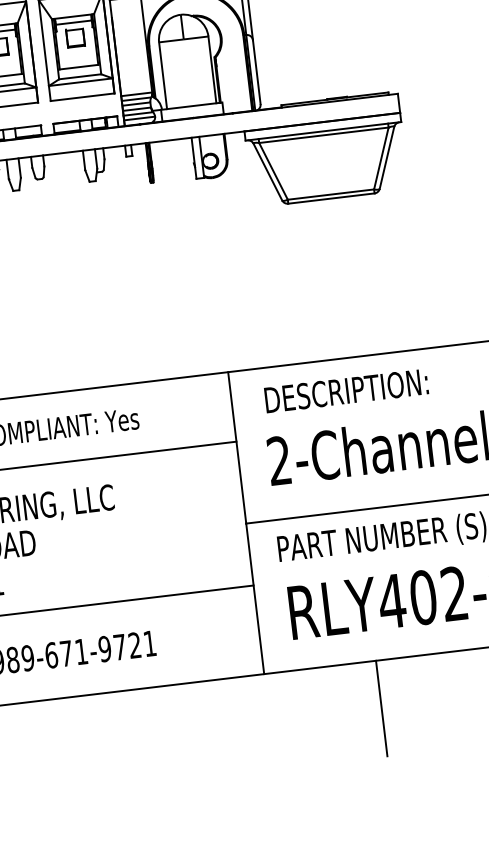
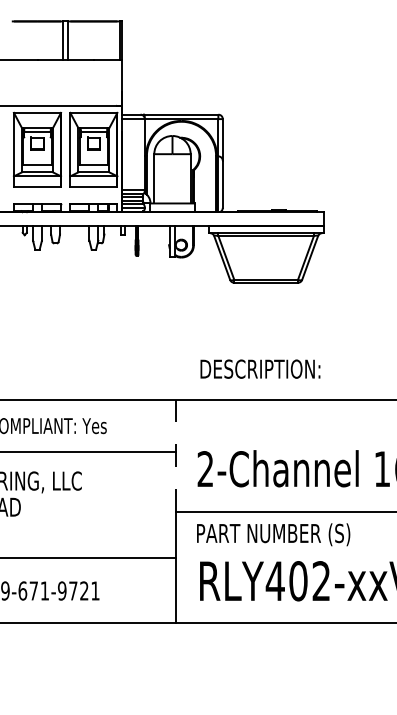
text: (346, 390) -> (260, 368), moved
line: (236, 448) -> (175, 456), solid -> dashed
line: (381, 708) -> (258, 658), removed

